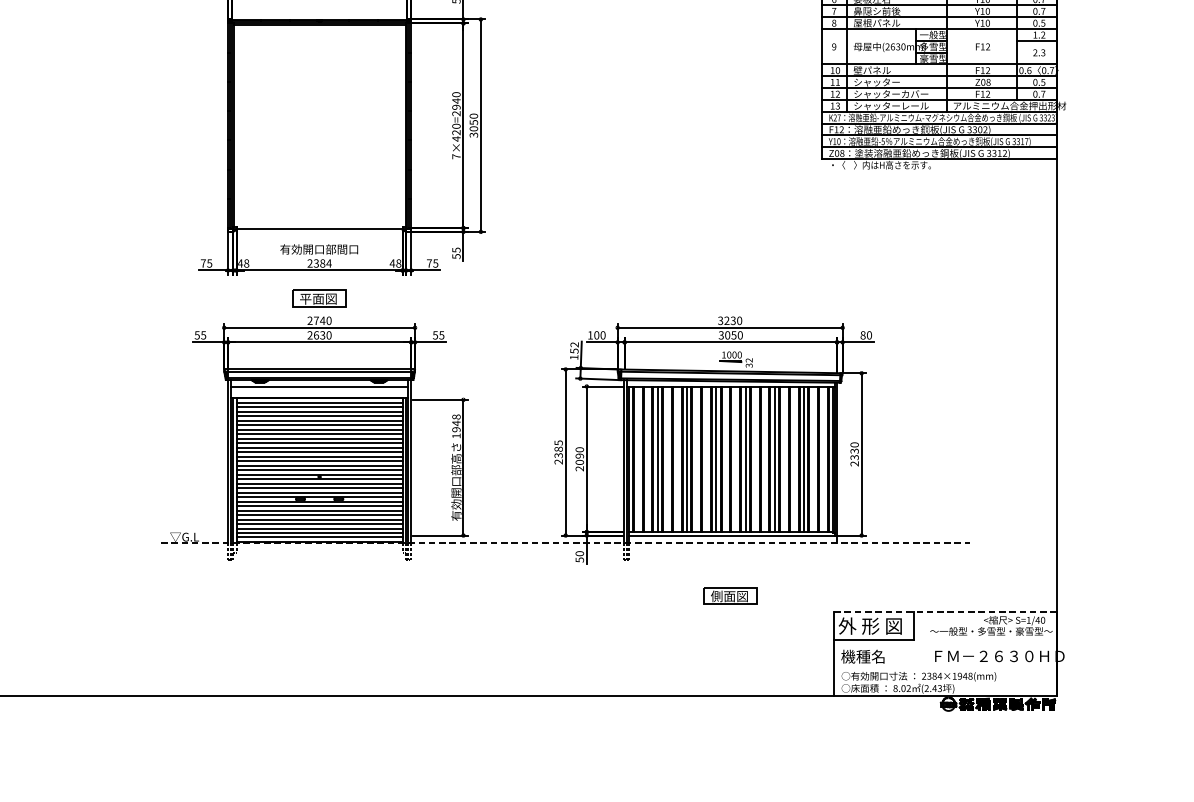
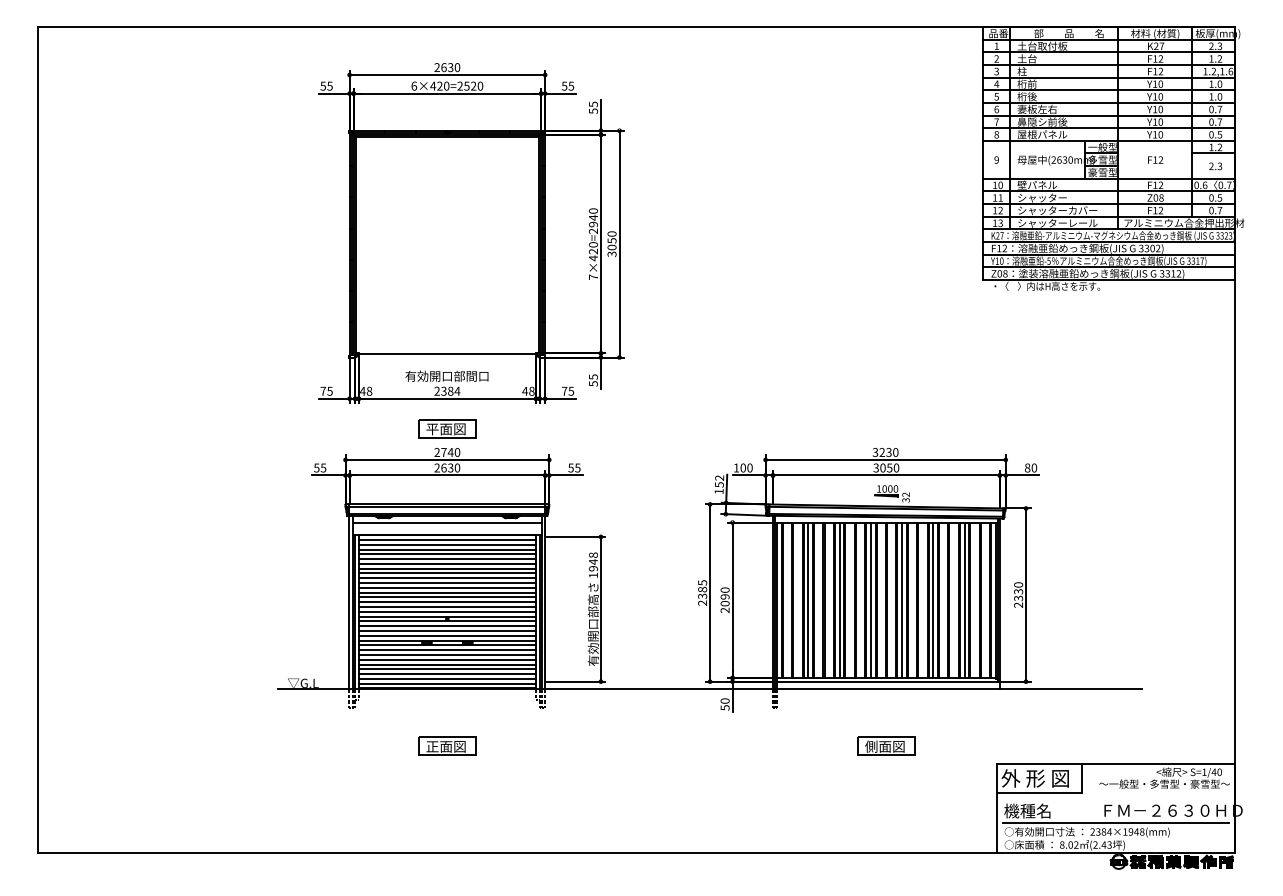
line: (566, 542) -> (710, 689), dashed -> solid
part: (319, 595) -> (447, 745), added
line: (945, 612) -> (1115, 763), dashed -> solid
line: (945, 667) -> (1115, 822), added

